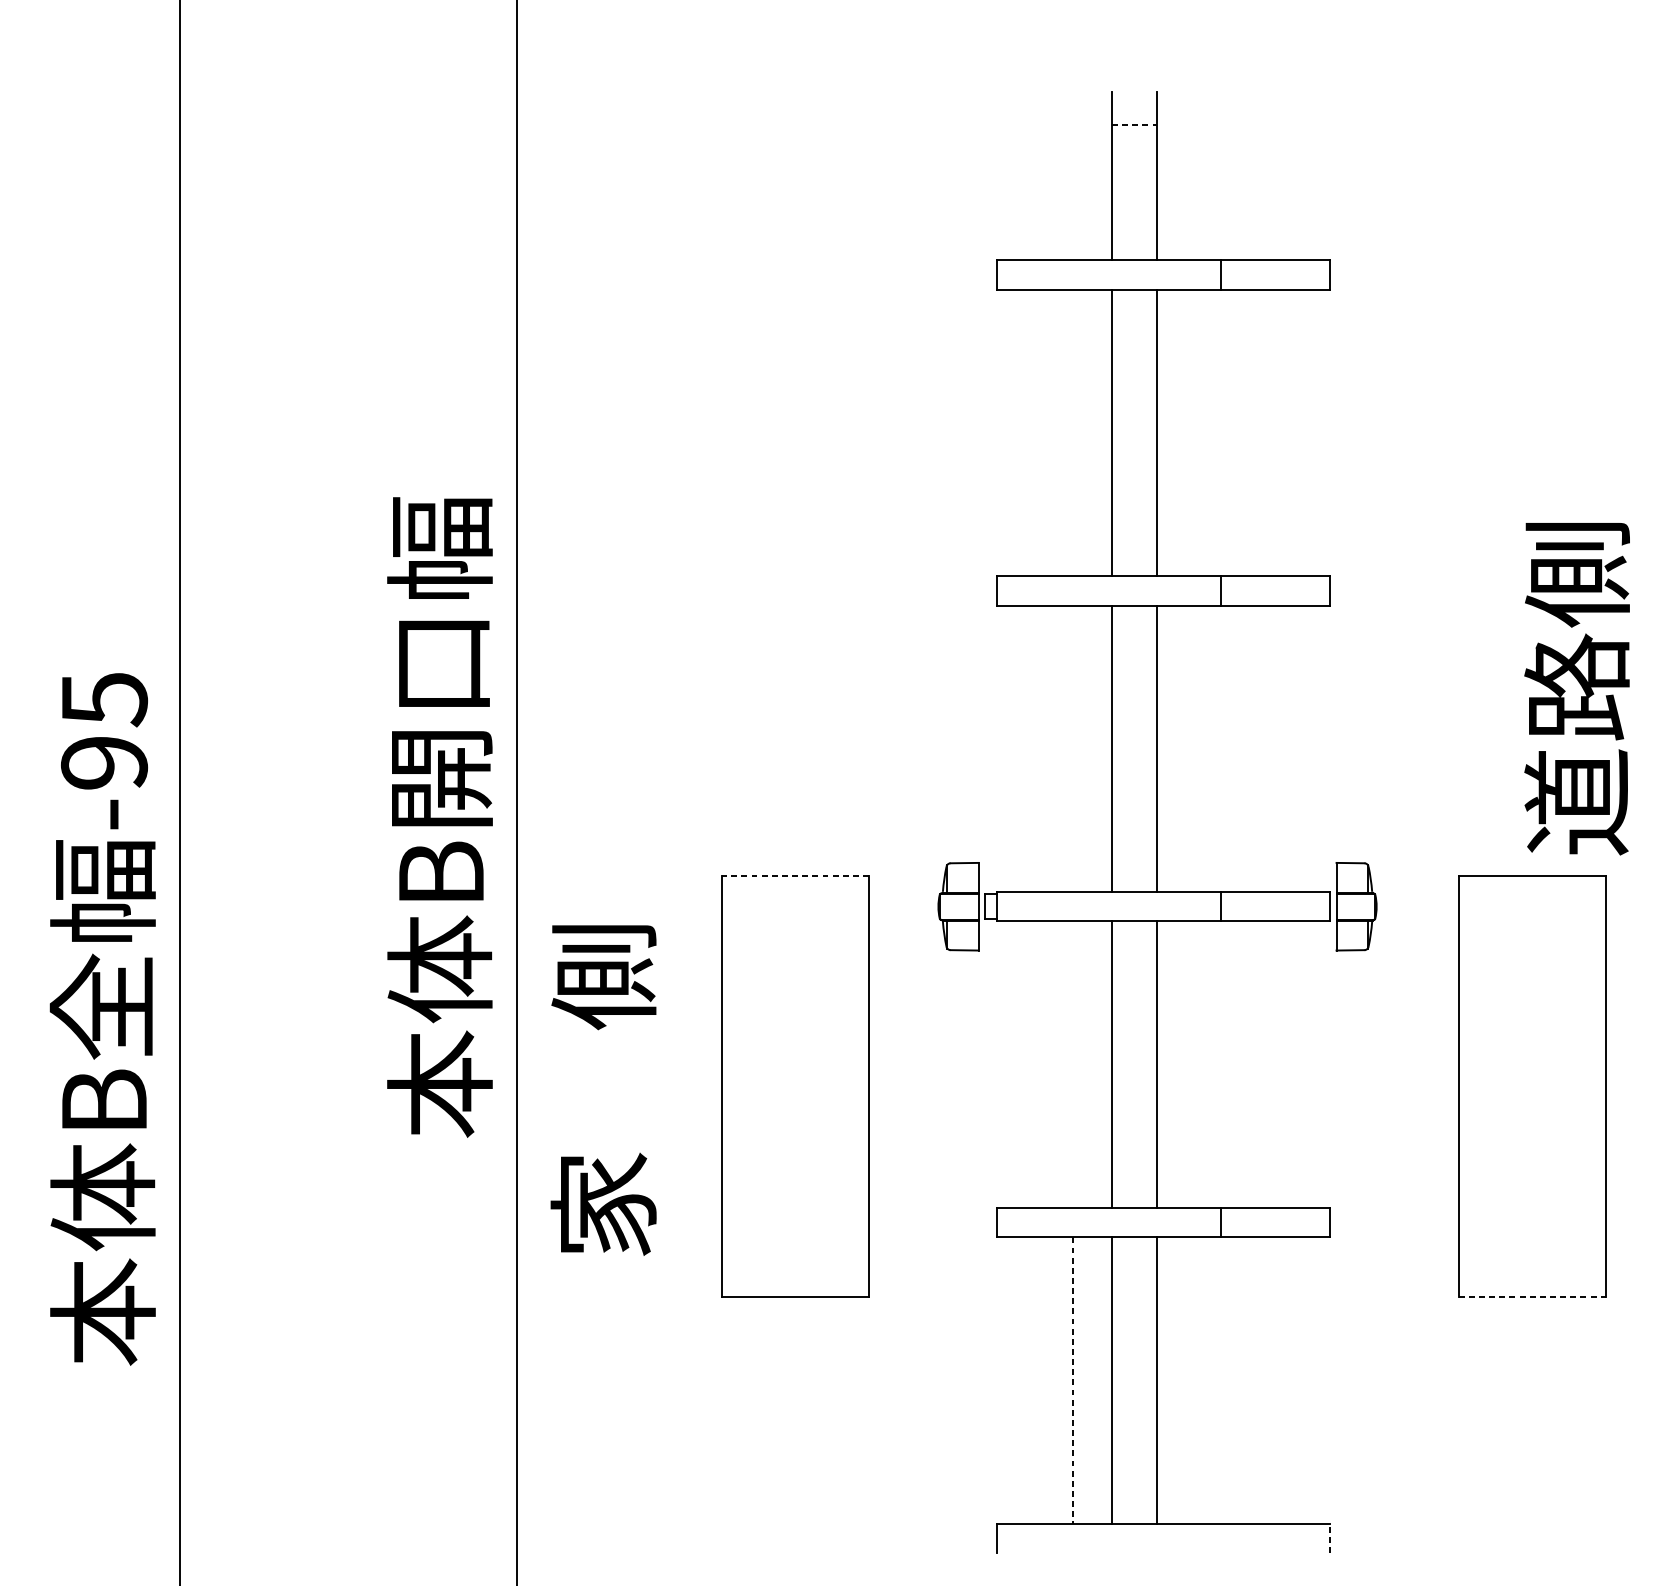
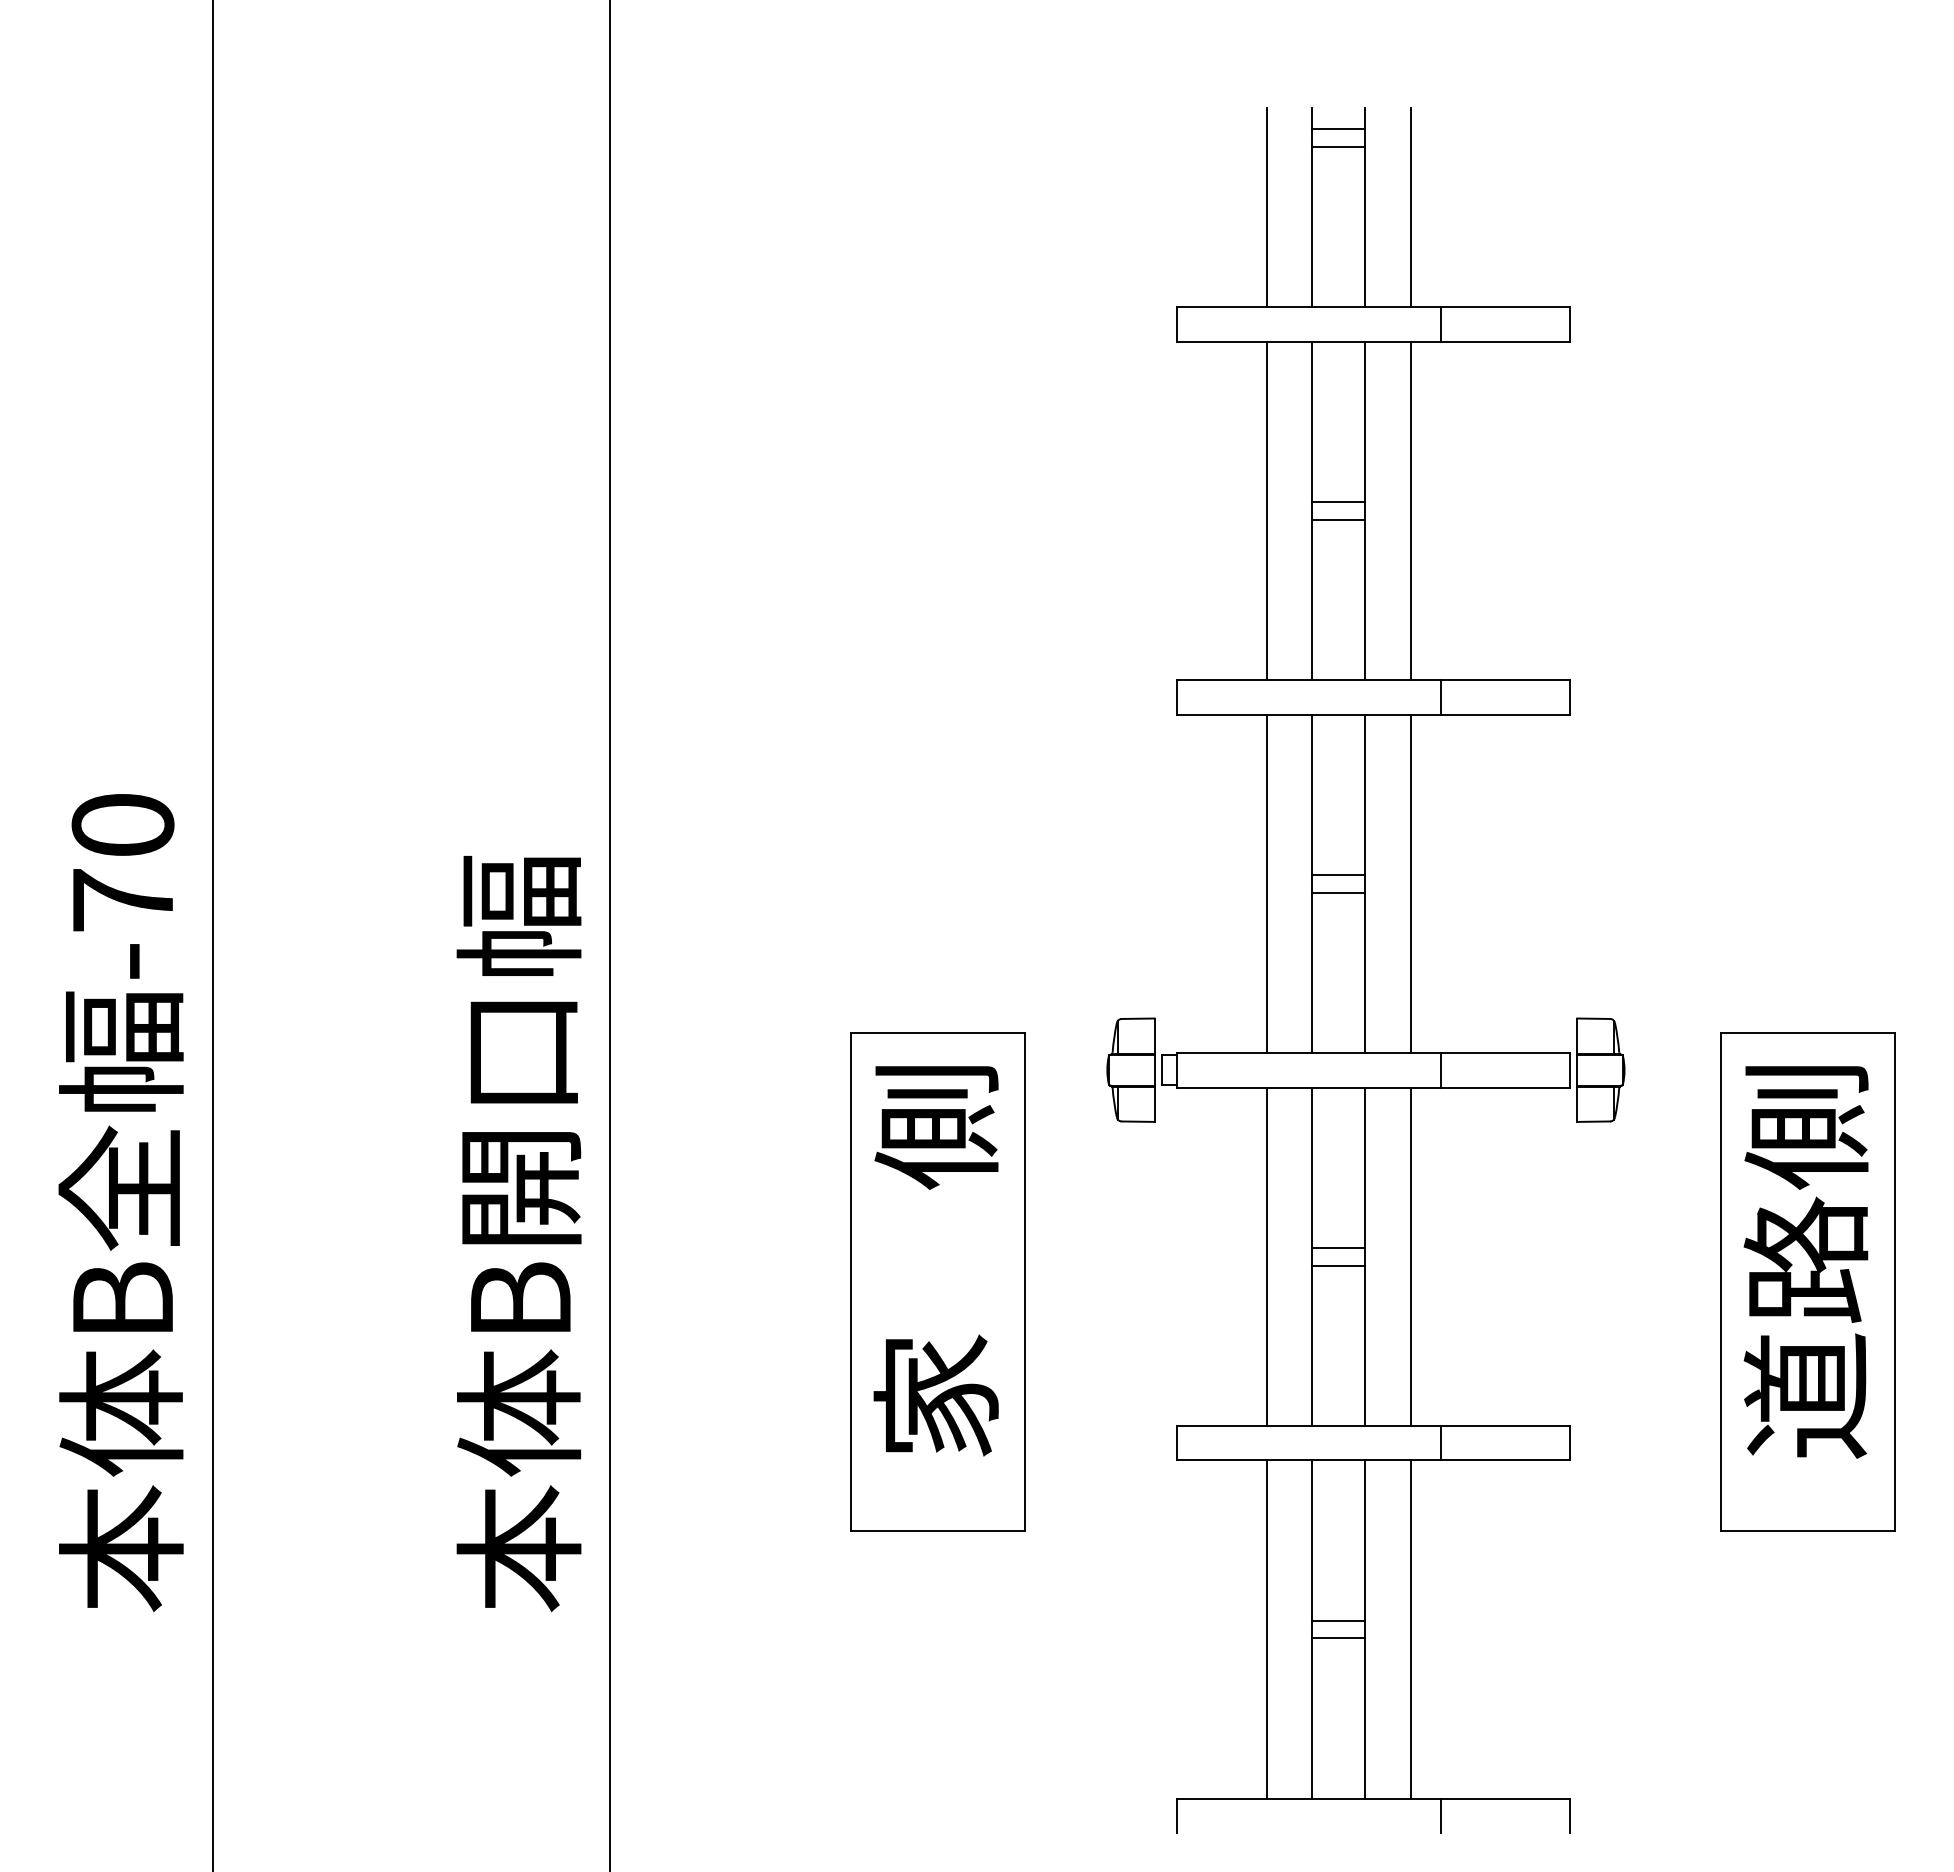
line: (1134, 109) -> (1338, 129), added
line: (1135, 124) -> (1339, 147), dashed -> solid
line: (1073, 175) -> (1266, 207), added
line: (1195, 175) -> (1410, 207), added
line: (1134, 425) -> (1338, 502), added
line: (1073, 432) -> (1266, 510), added
line: (1195, 432) -> (1410, 510), added
line: (1134, 440) -> (1338, 519), added
text: (1576, 689) -> (1805, 1262), moved
text: (103, 730) -> (122, 862), -95 -> -70
line: (1134, 740) -> (1338, 874), added
line: (1073, 748) -> (1266, 883), added
line: (1195, 748) -> (1410, 883), added
line: (1134, 756) -> (1338, 892), added
text: (439, 817) -> (518, 1234), moved
line: (795, 875) -> (938, 1033), dashed -> solid
line: (1134, 1056) -> (1338, 1247), added
line: (1073, 1064) -> (1266, 1256), added
line: (1195, 1064) -> (1410, 1256), added
line: (1134, 1072) -> (1338, 1265), added
text: (603, 1090) -> (935, 1261), moved
line: (1532, 1296) -> (1808, 1530), dashed -> solid
line: (1134, 1372) -> (1338, 1620), added
line: (1073, 1380) -> (1266, 1629), dashed -> solid
line: (1195, 1380) -> (1410, 1629), added
line: (1134, 1388) -> (1338, 1638), added
line: (1220, 1538) -> (1440, 1815), added
line: (1330, 1538) -> (1569, 1815), dashed -> solid

